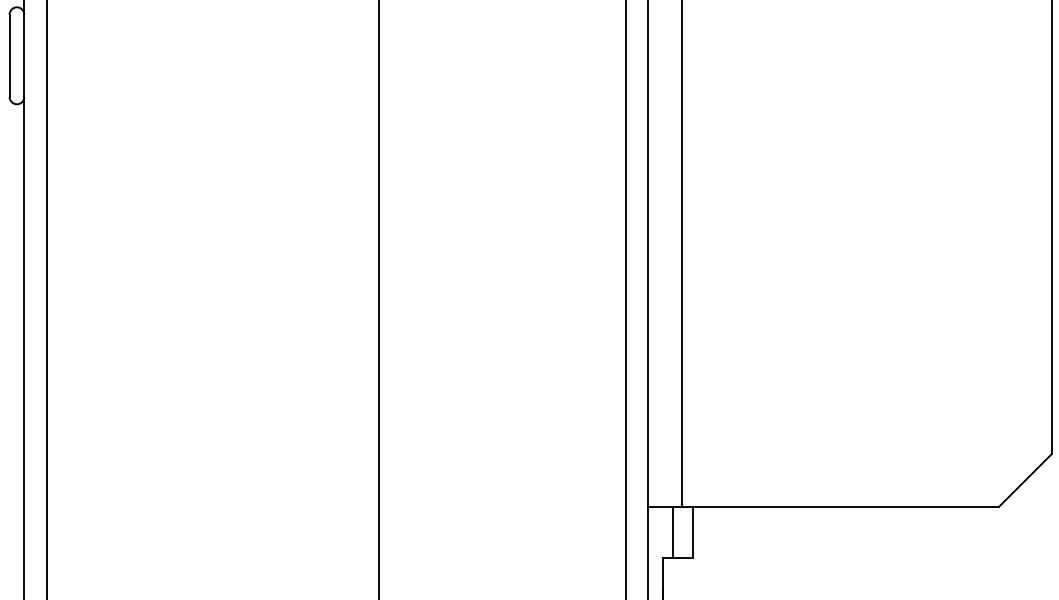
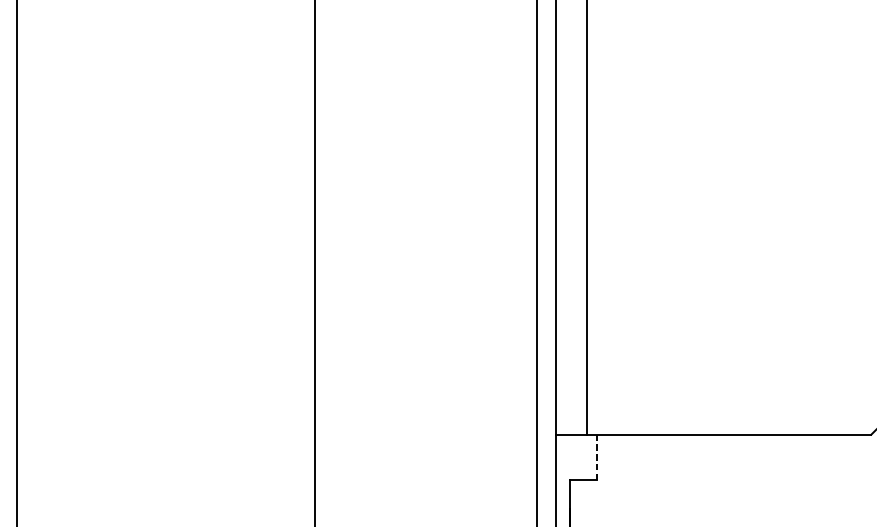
line: (673, 531) -> (579, 456), removed
line: (692, 532) -> (596, 457), solid -> dashed

